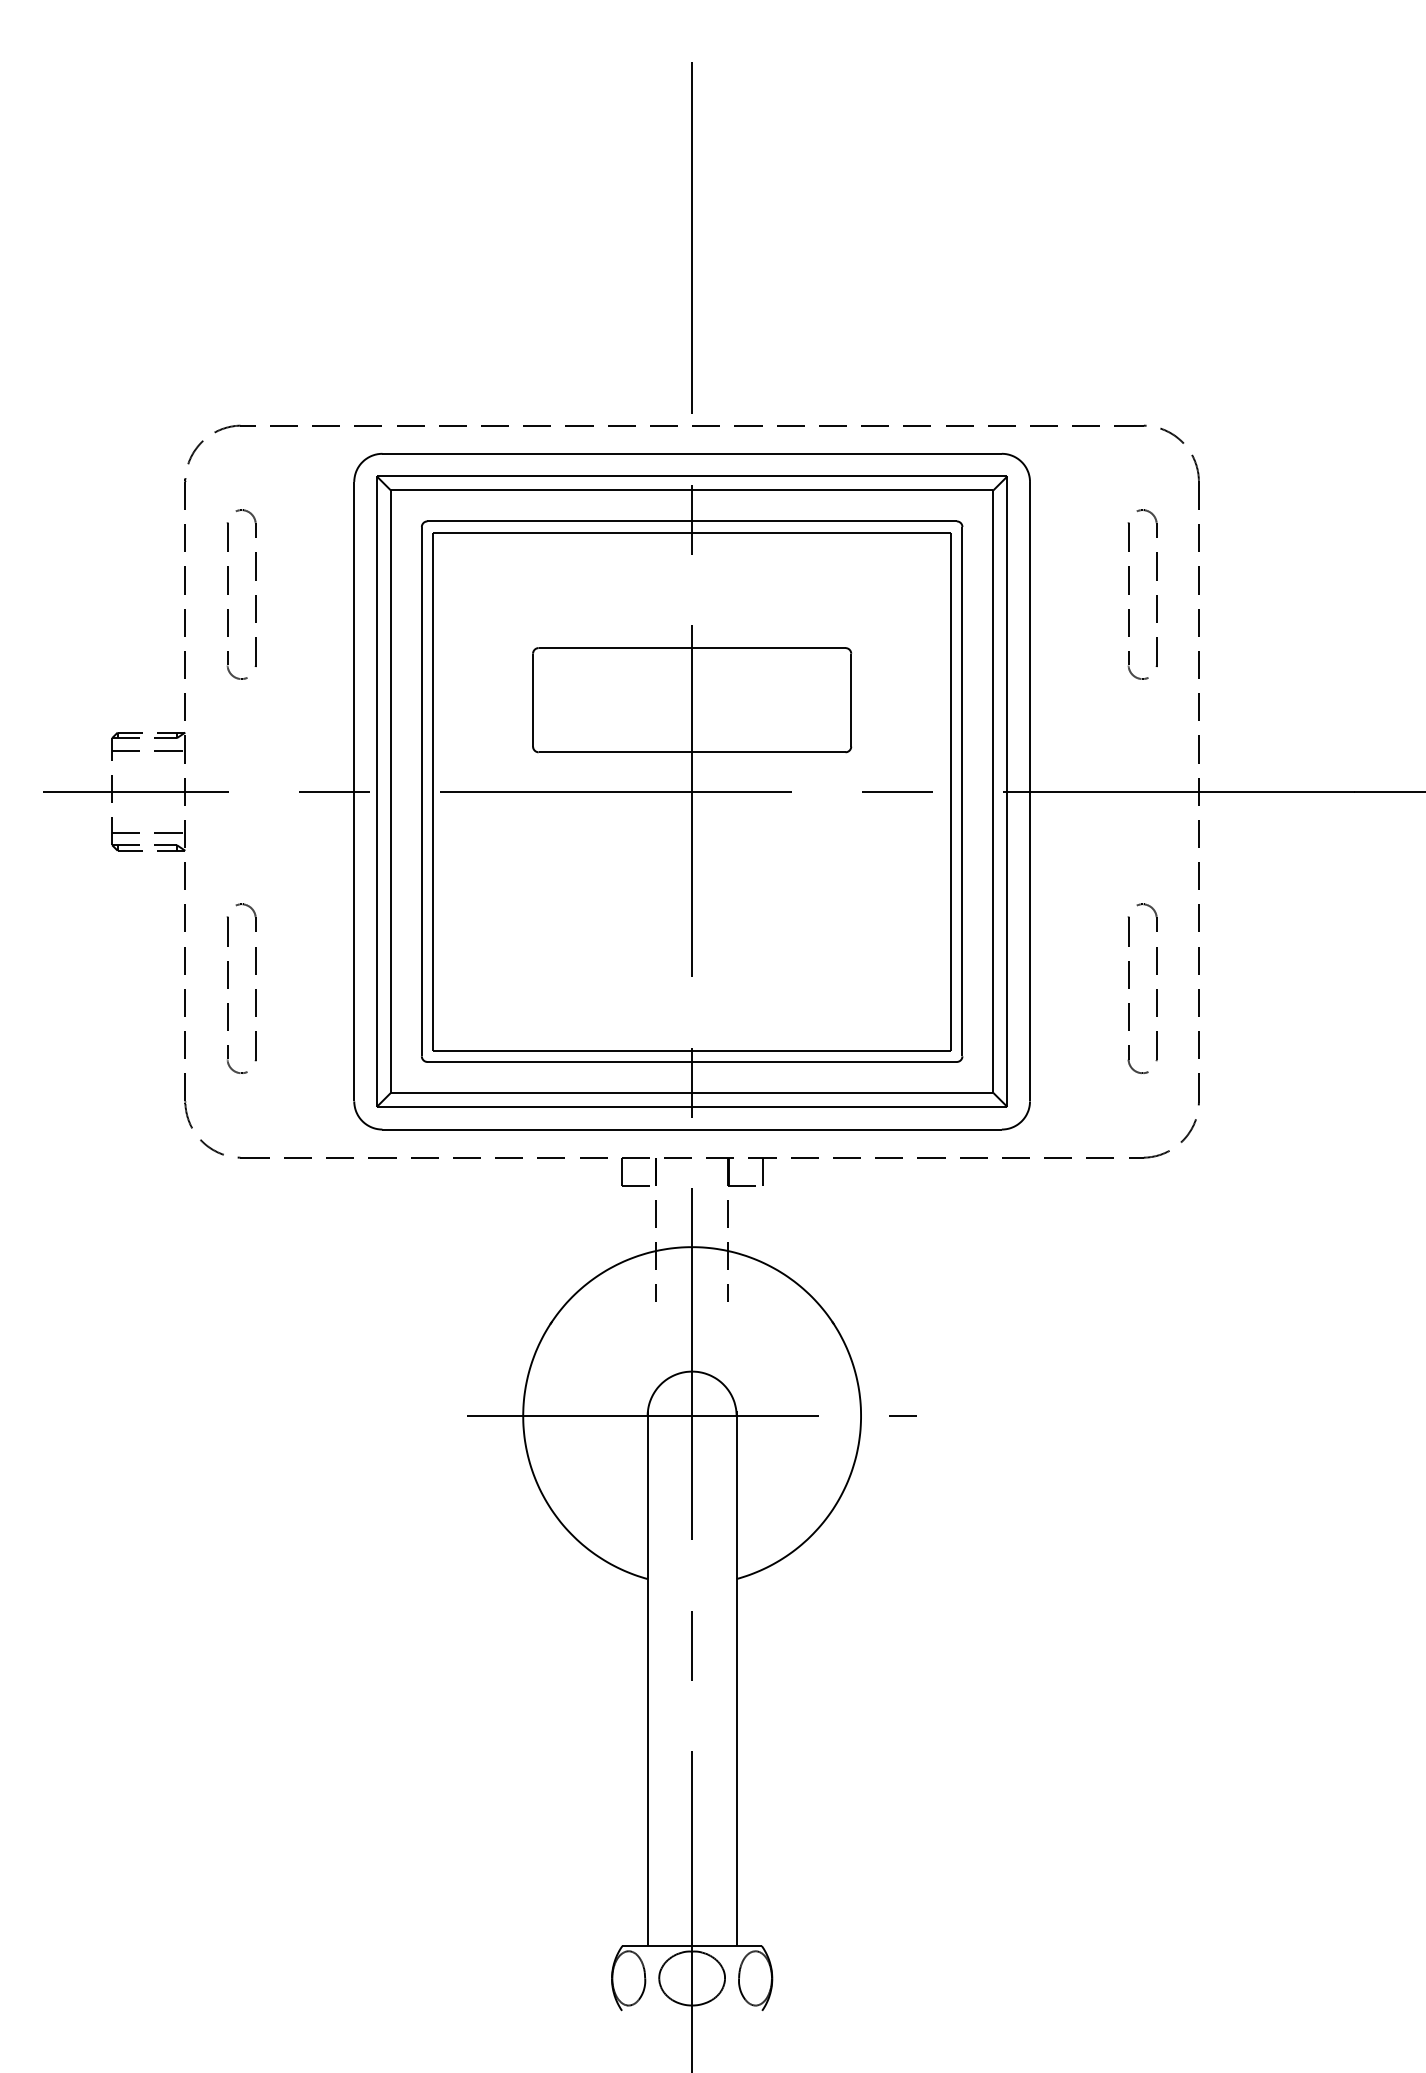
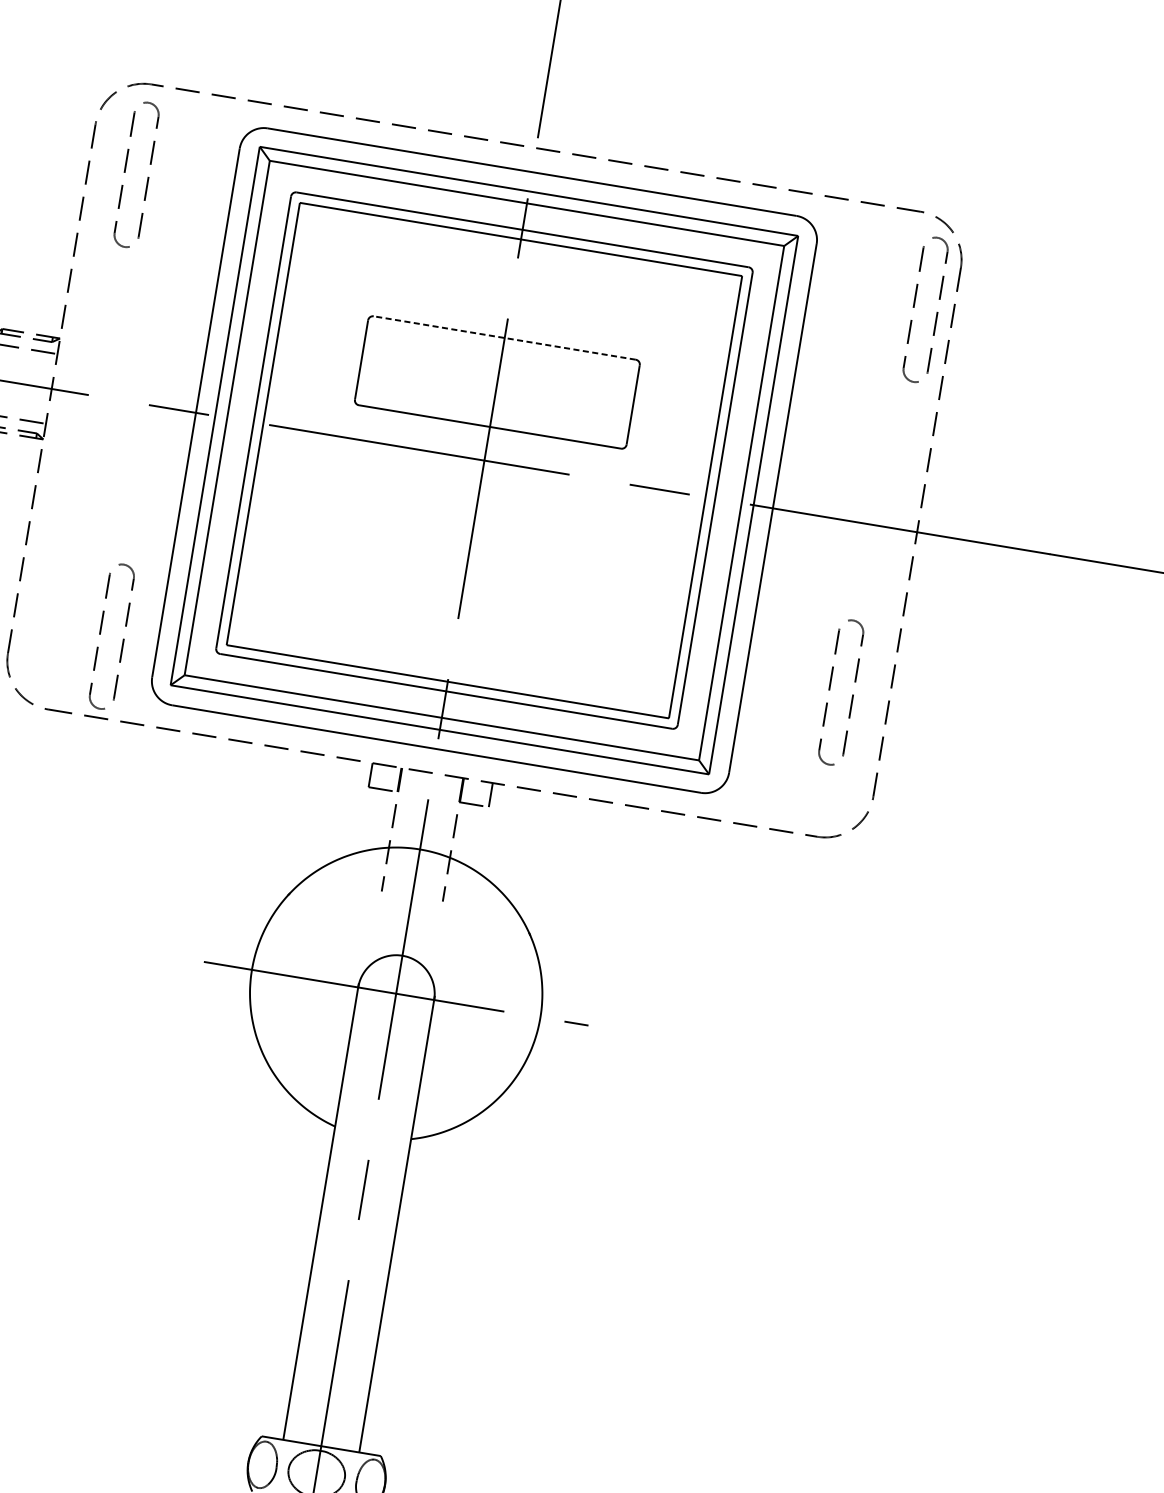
part: (228, 594) -> (125, 172), moved
part: (1129, 594) -> (914, 307), moved
line: (691, 648) -> (504, 338), solid -> dashed
part: (228, 988) -> (100, 634), moved

